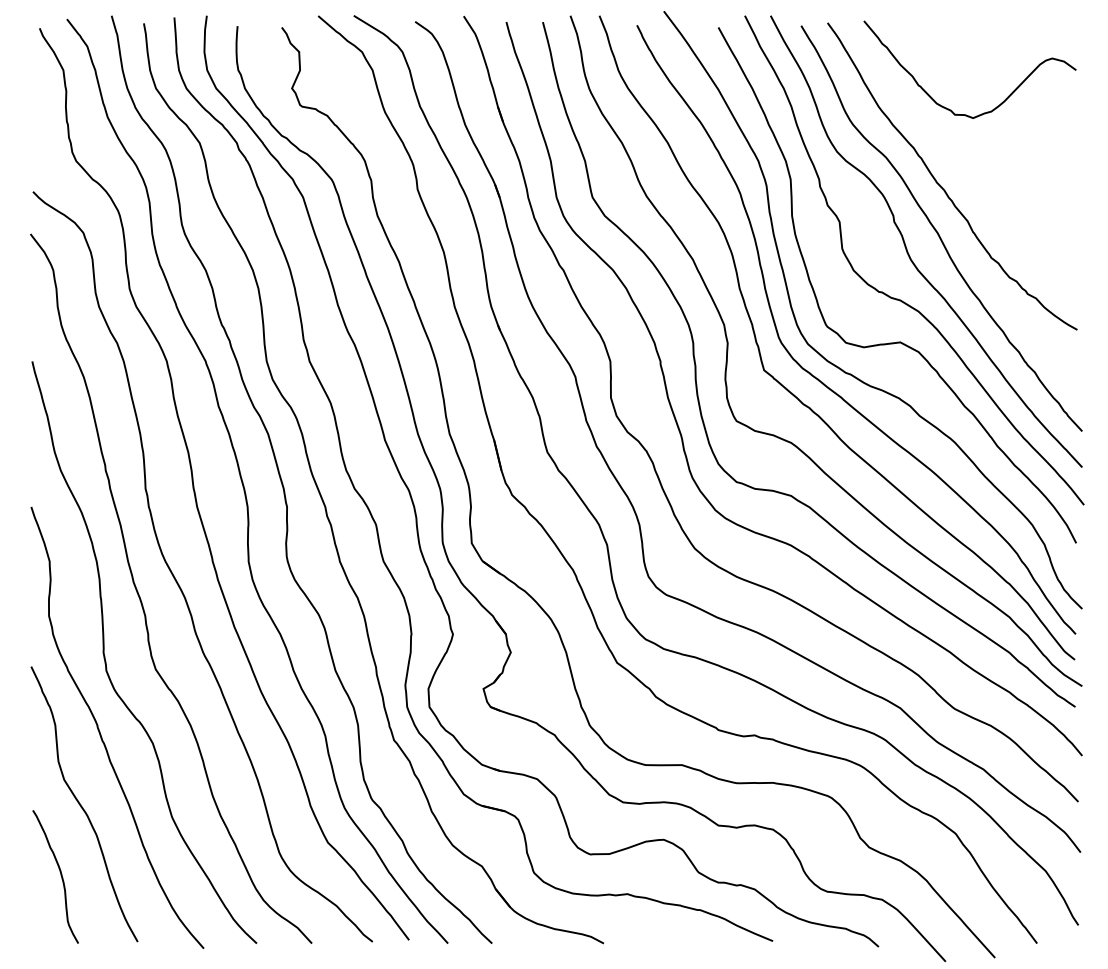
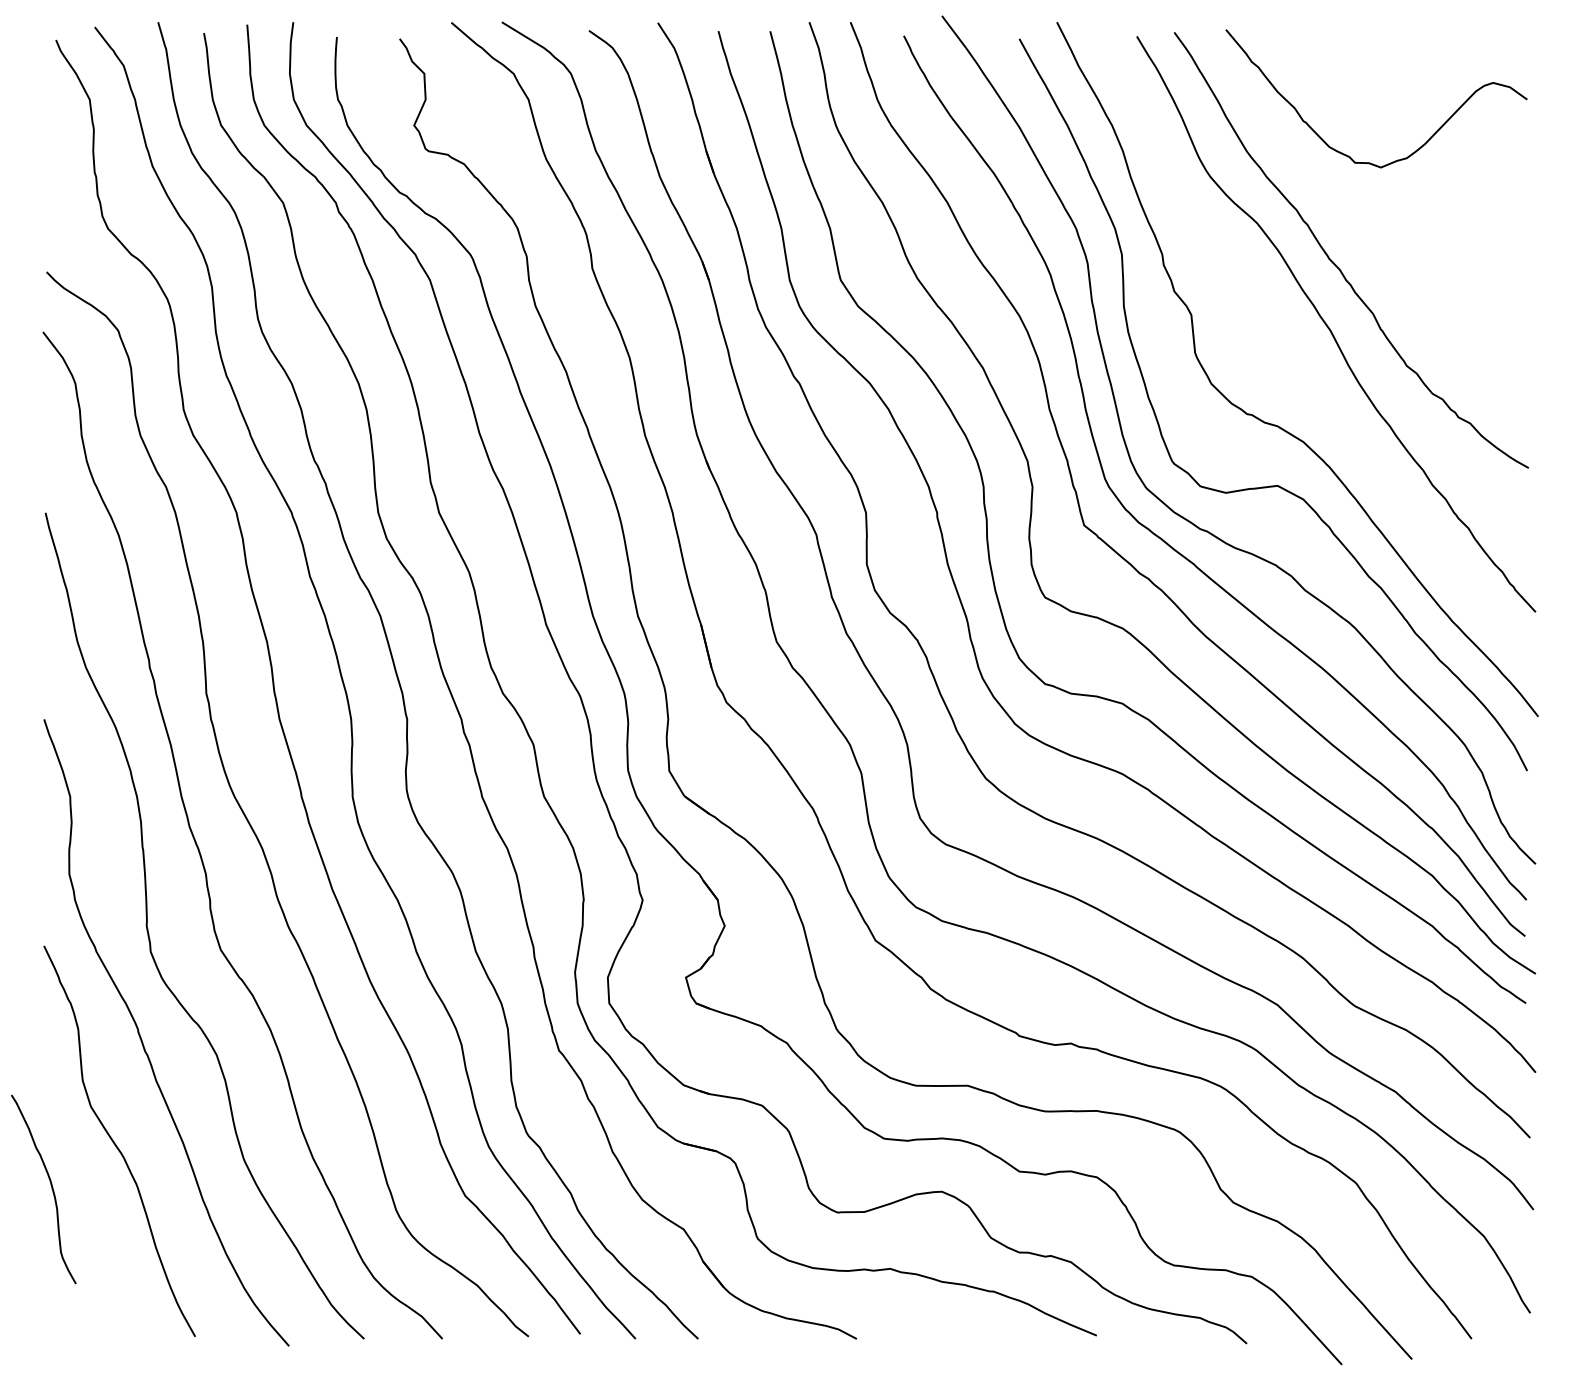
curve: (906, 247) -> (1286, 350), removed
curve: (61, 876) -> (51, 1189), moved

